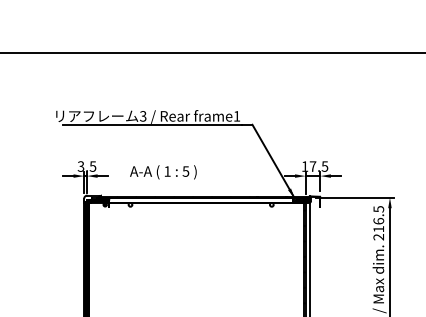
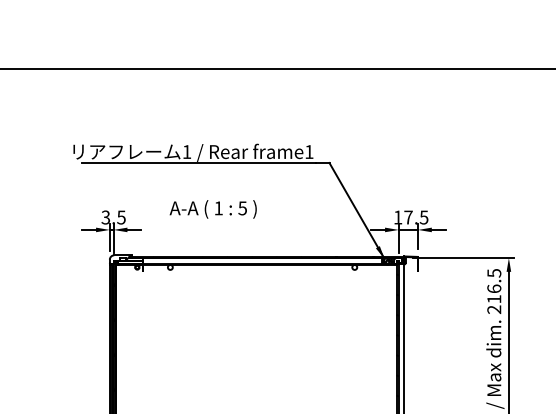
text: (143, 116) -> (187, 152), 3 -> 1
text: (163, 172) -> (213, 209), moved

